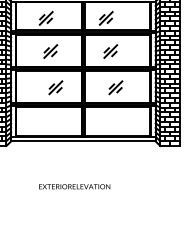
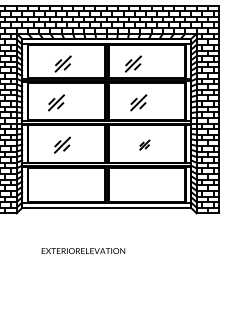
part: (50, 51) -> (56, 102), moved
part: (55, 87) -> (62, 144), moved
part: (115, 87) -> (144, 144), size x0.6
text: (74, 186) -> (83, 250), moved

